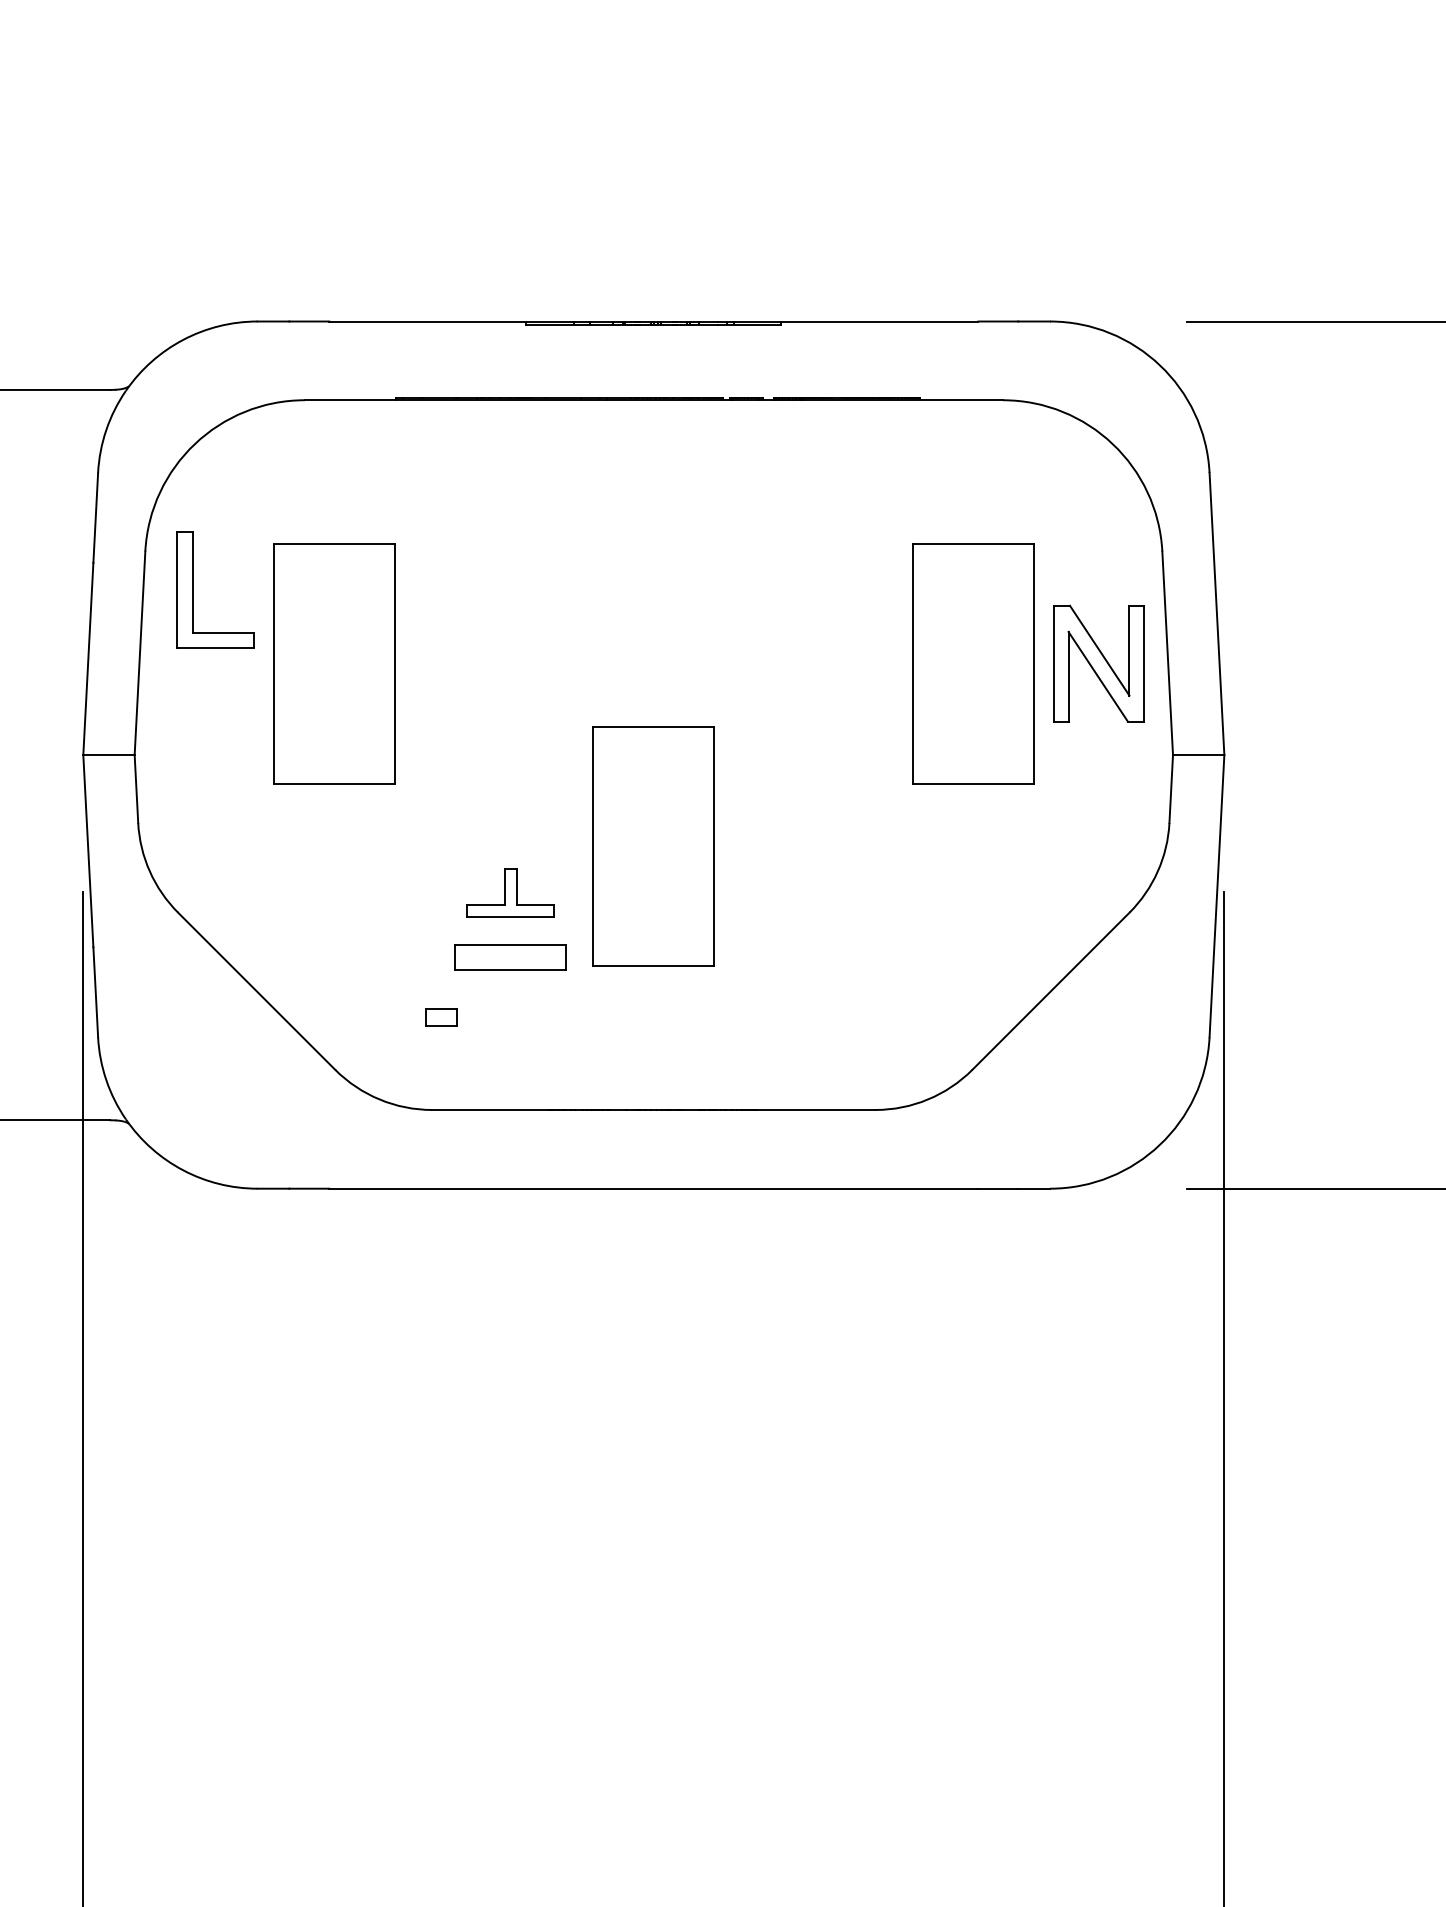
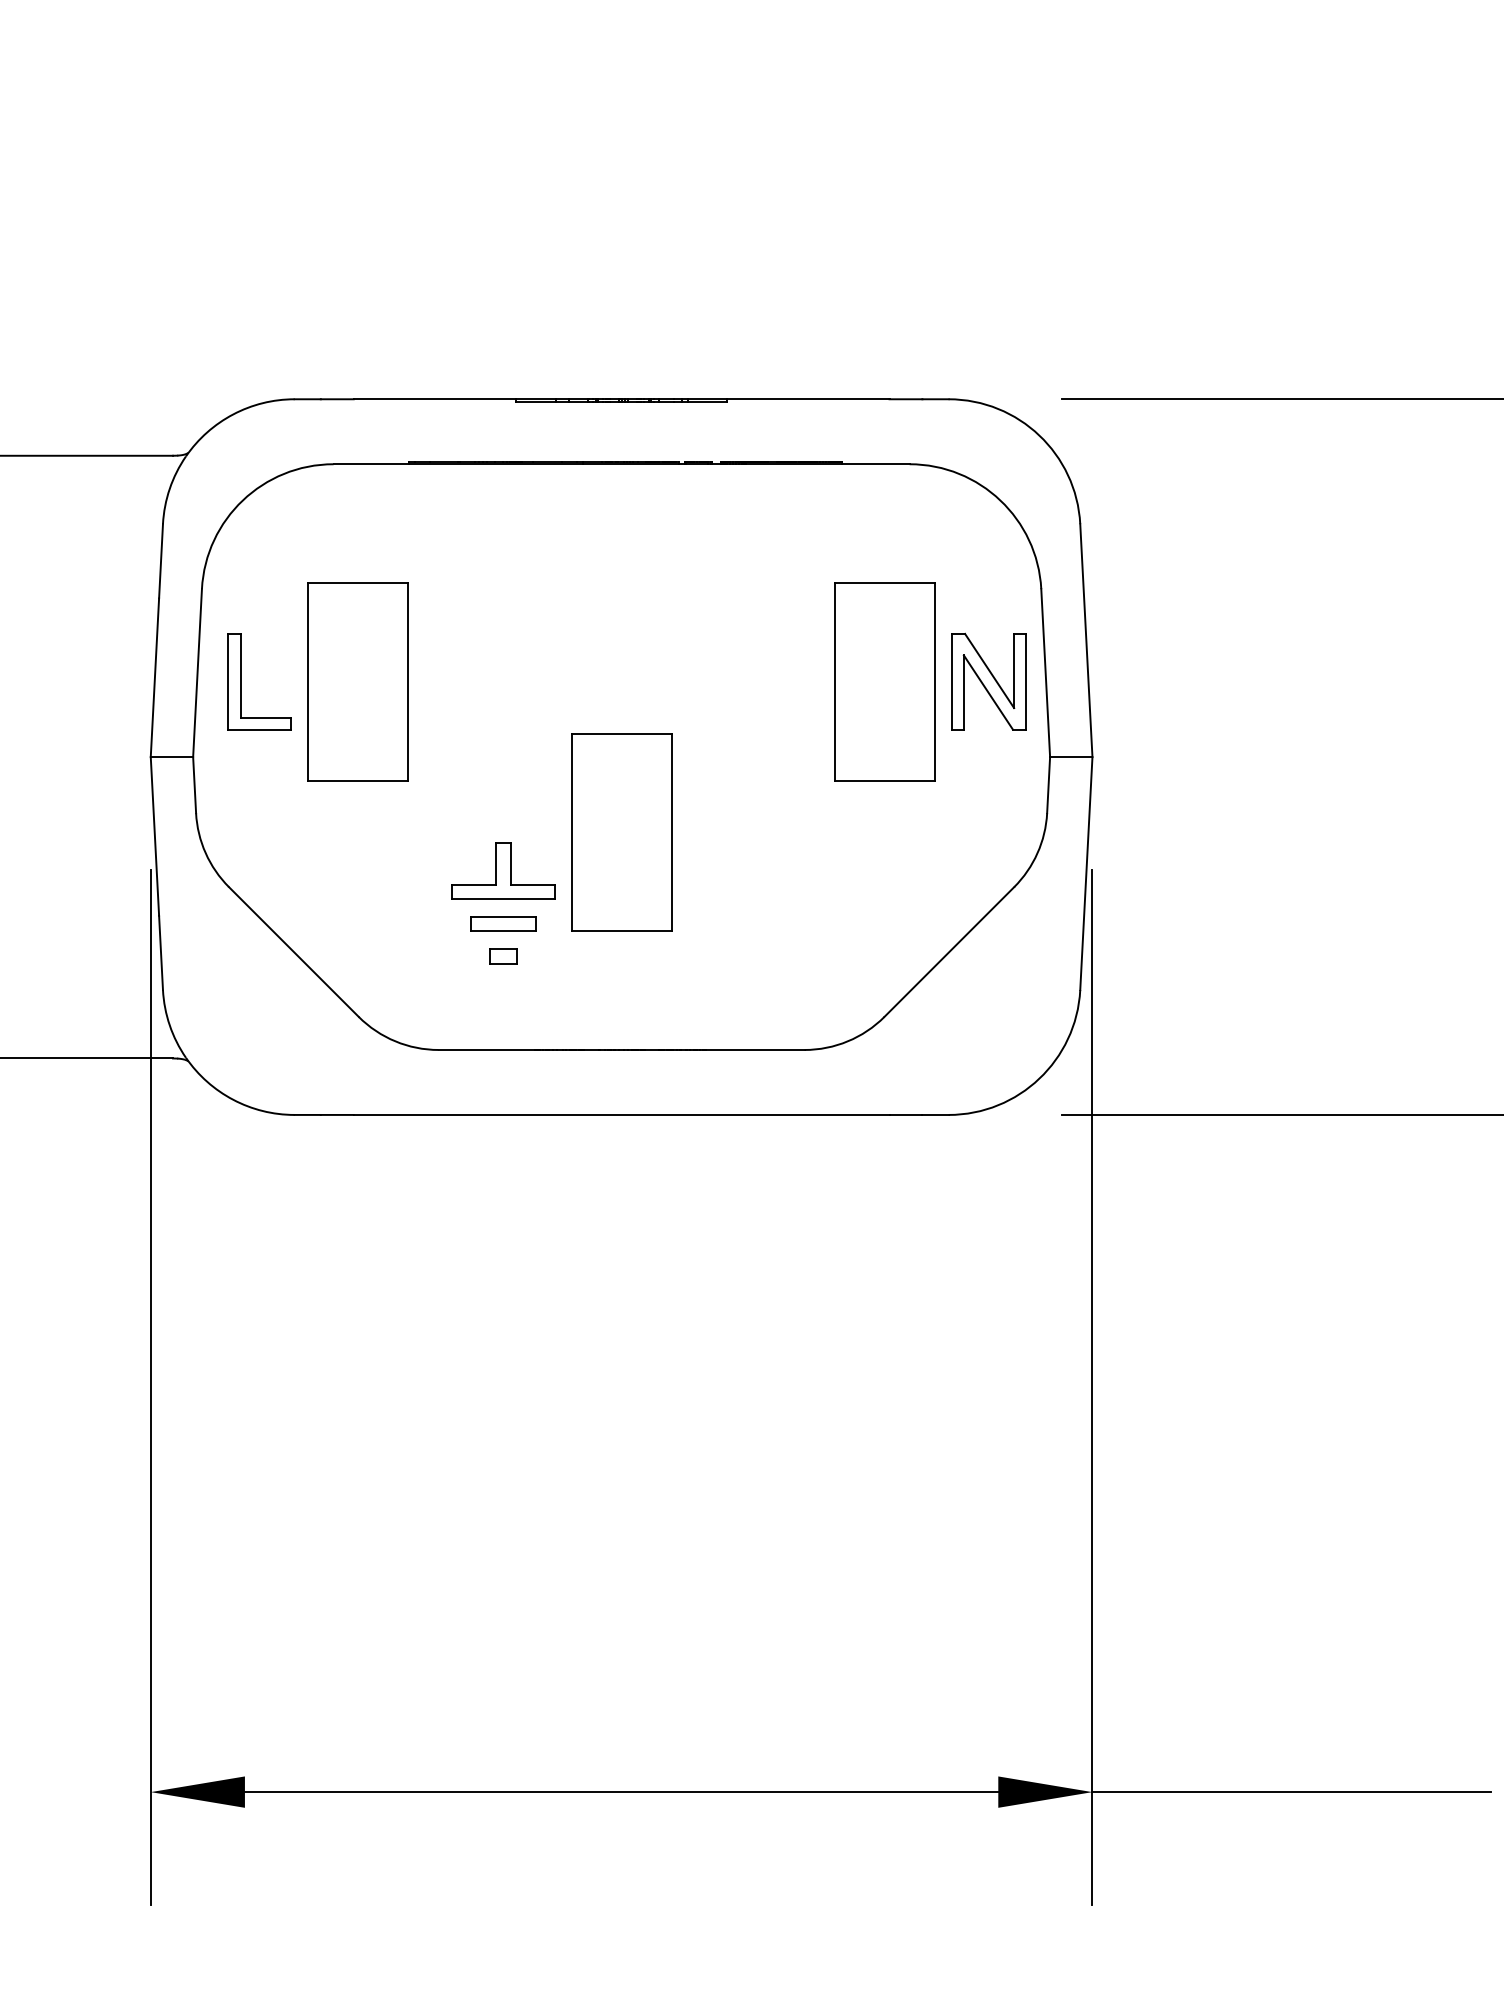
part: (193, 589) -> (241, 681), moved
part: (510, 892) -> (503, 870), size x1.43
part: (510, 956) -> (503, 923), size x0.71
part: (441, 1017) -> (503, 956), moved

